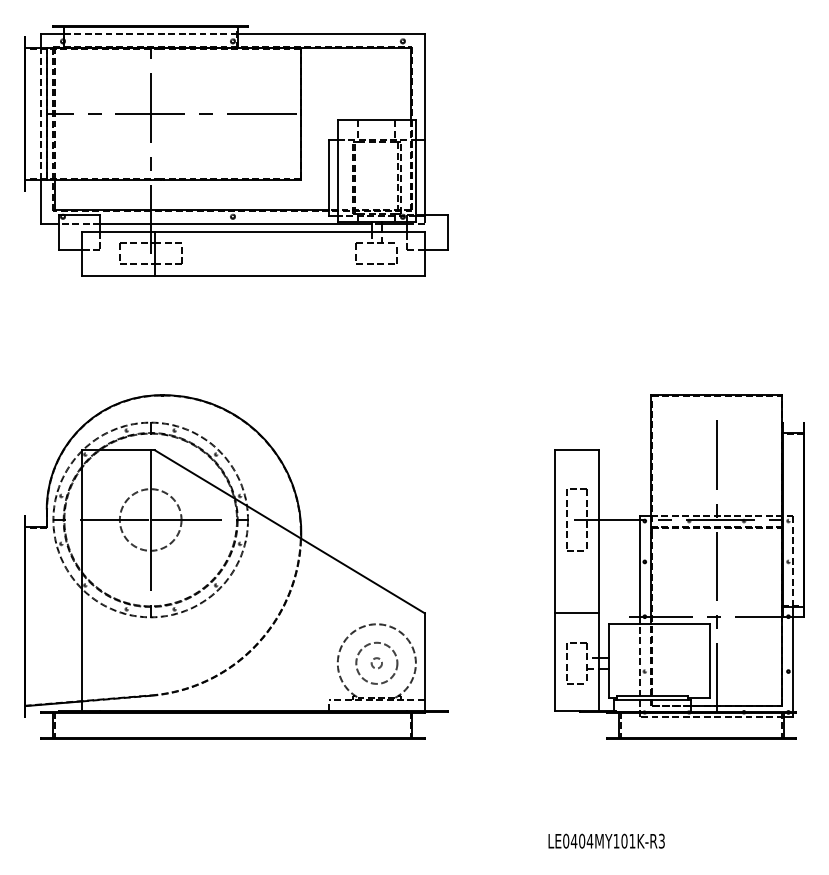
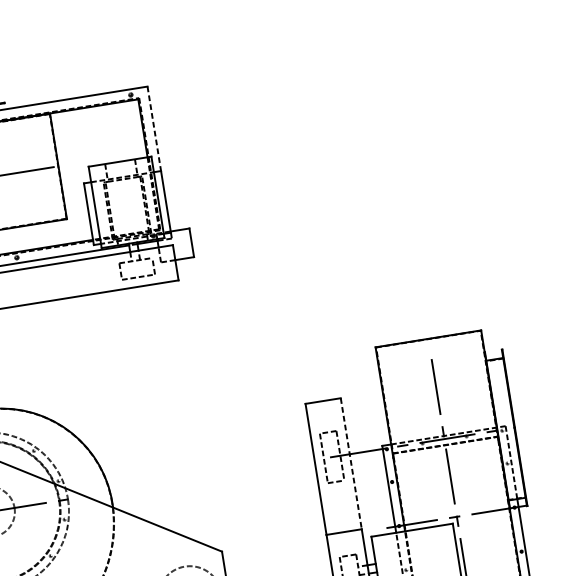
line: (424, 87) -> (154, 129), solid -> dashed
line: (598, 531) -> (351, 463), solid -> dashed

